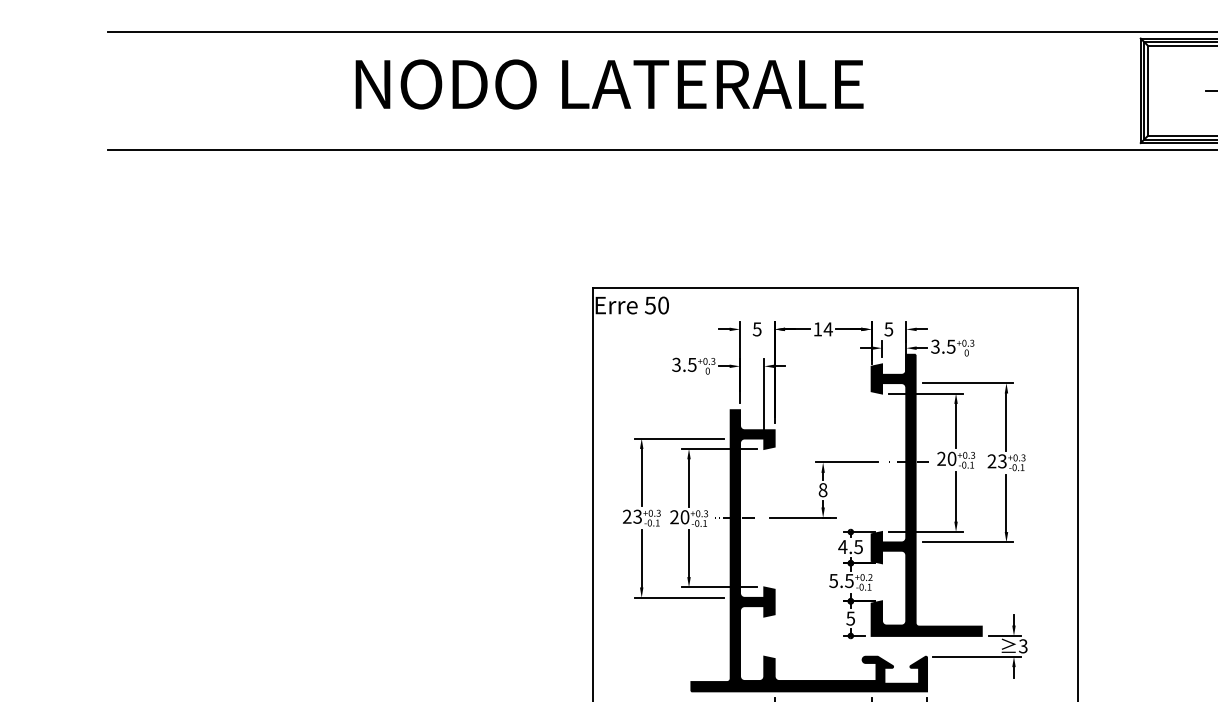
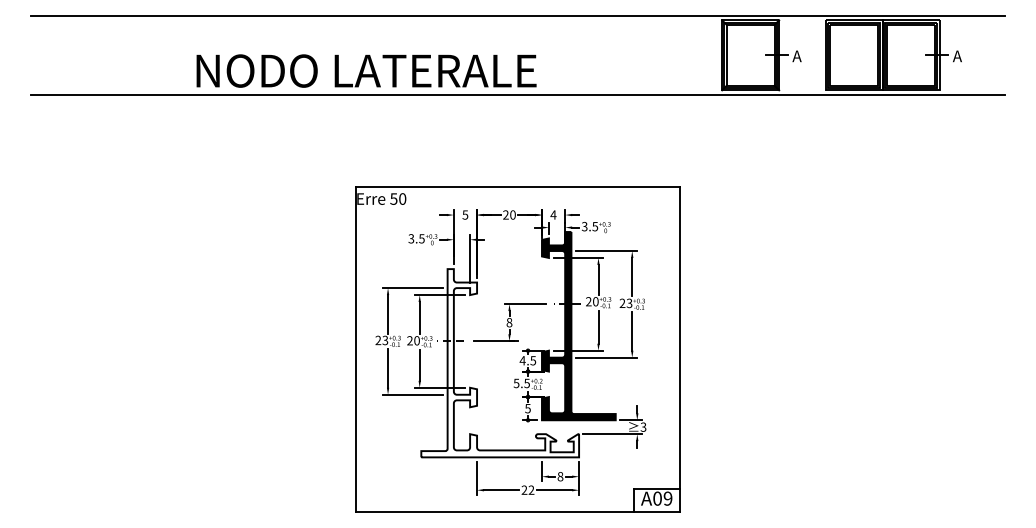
text: (609, 83) -> (366, 70), moved
text: (823, 328) -> (509, 214), 14 -> 20
text: (888, 328) -> (553, 214), 5 -> 4
fill: (809, 551) -> (500, 363), removed

